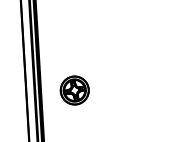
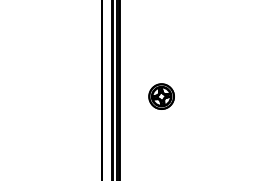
part: (74, 90) -> (161, 96), size x0.71

